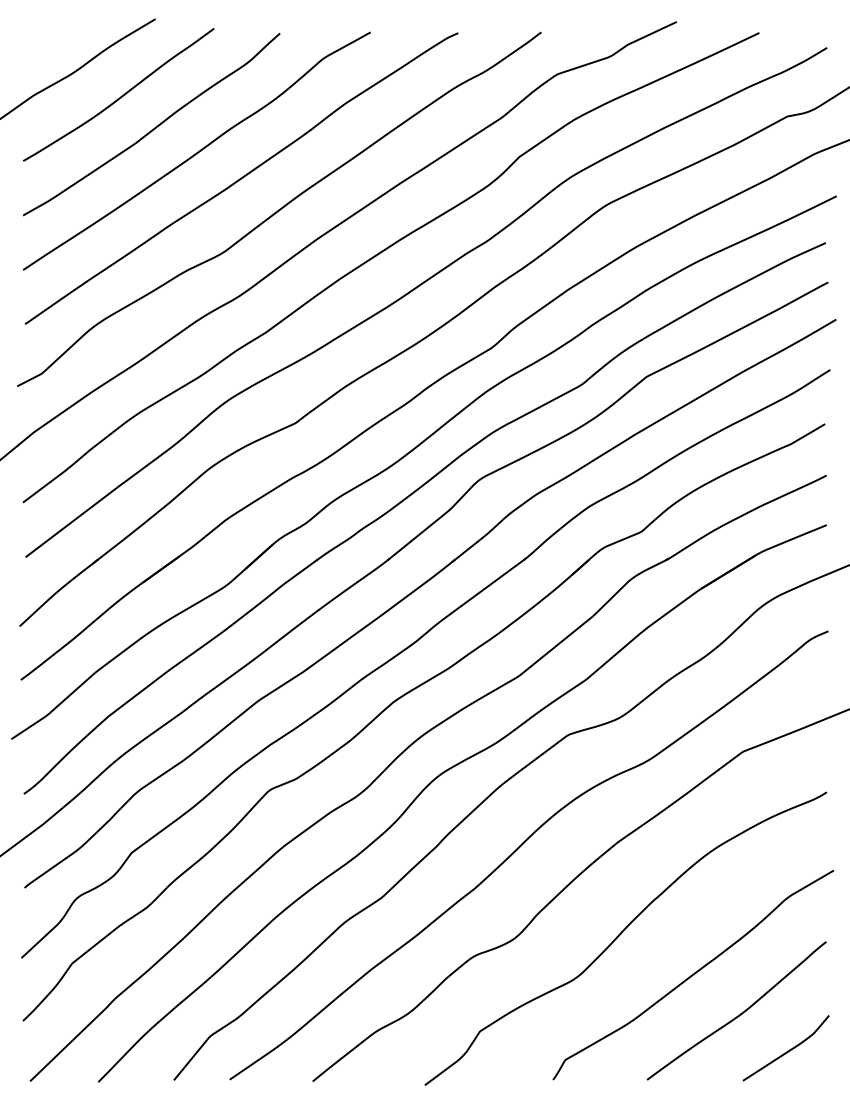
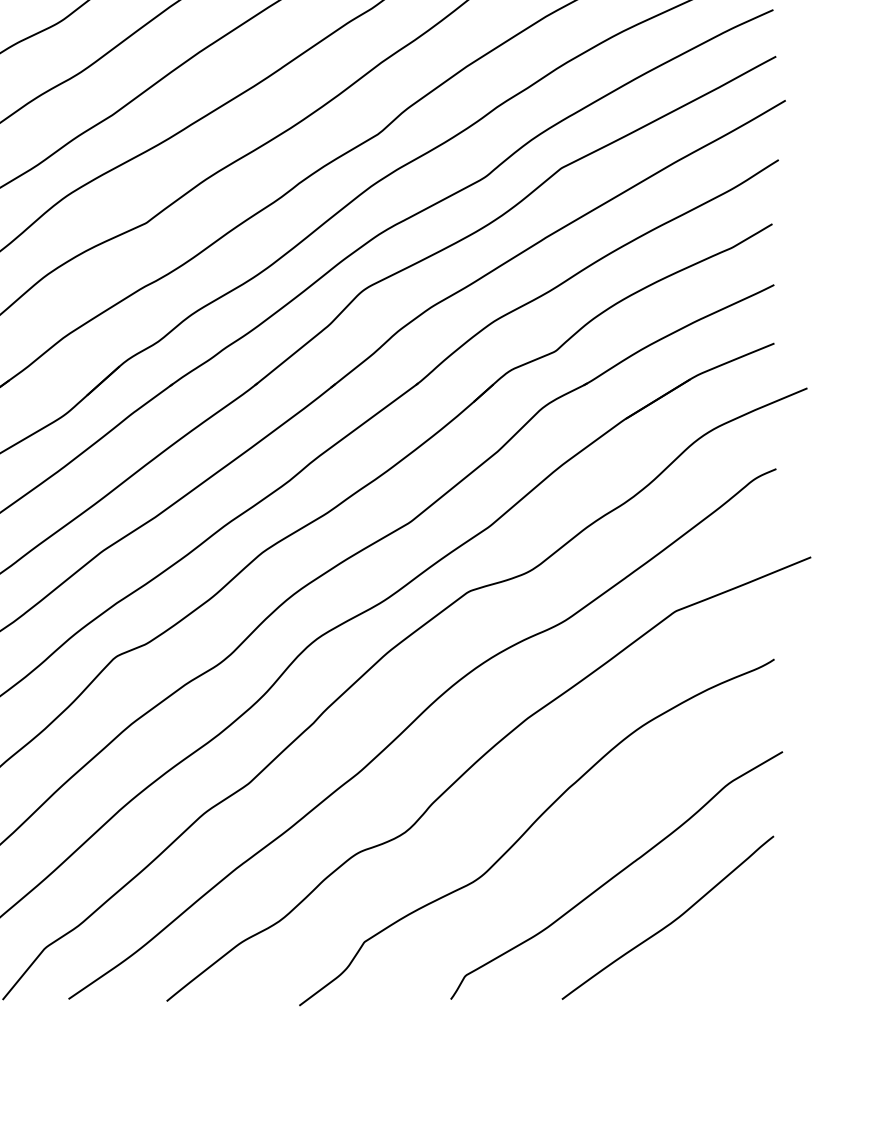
curve: (786, 1051) -> (726, 965), removed

